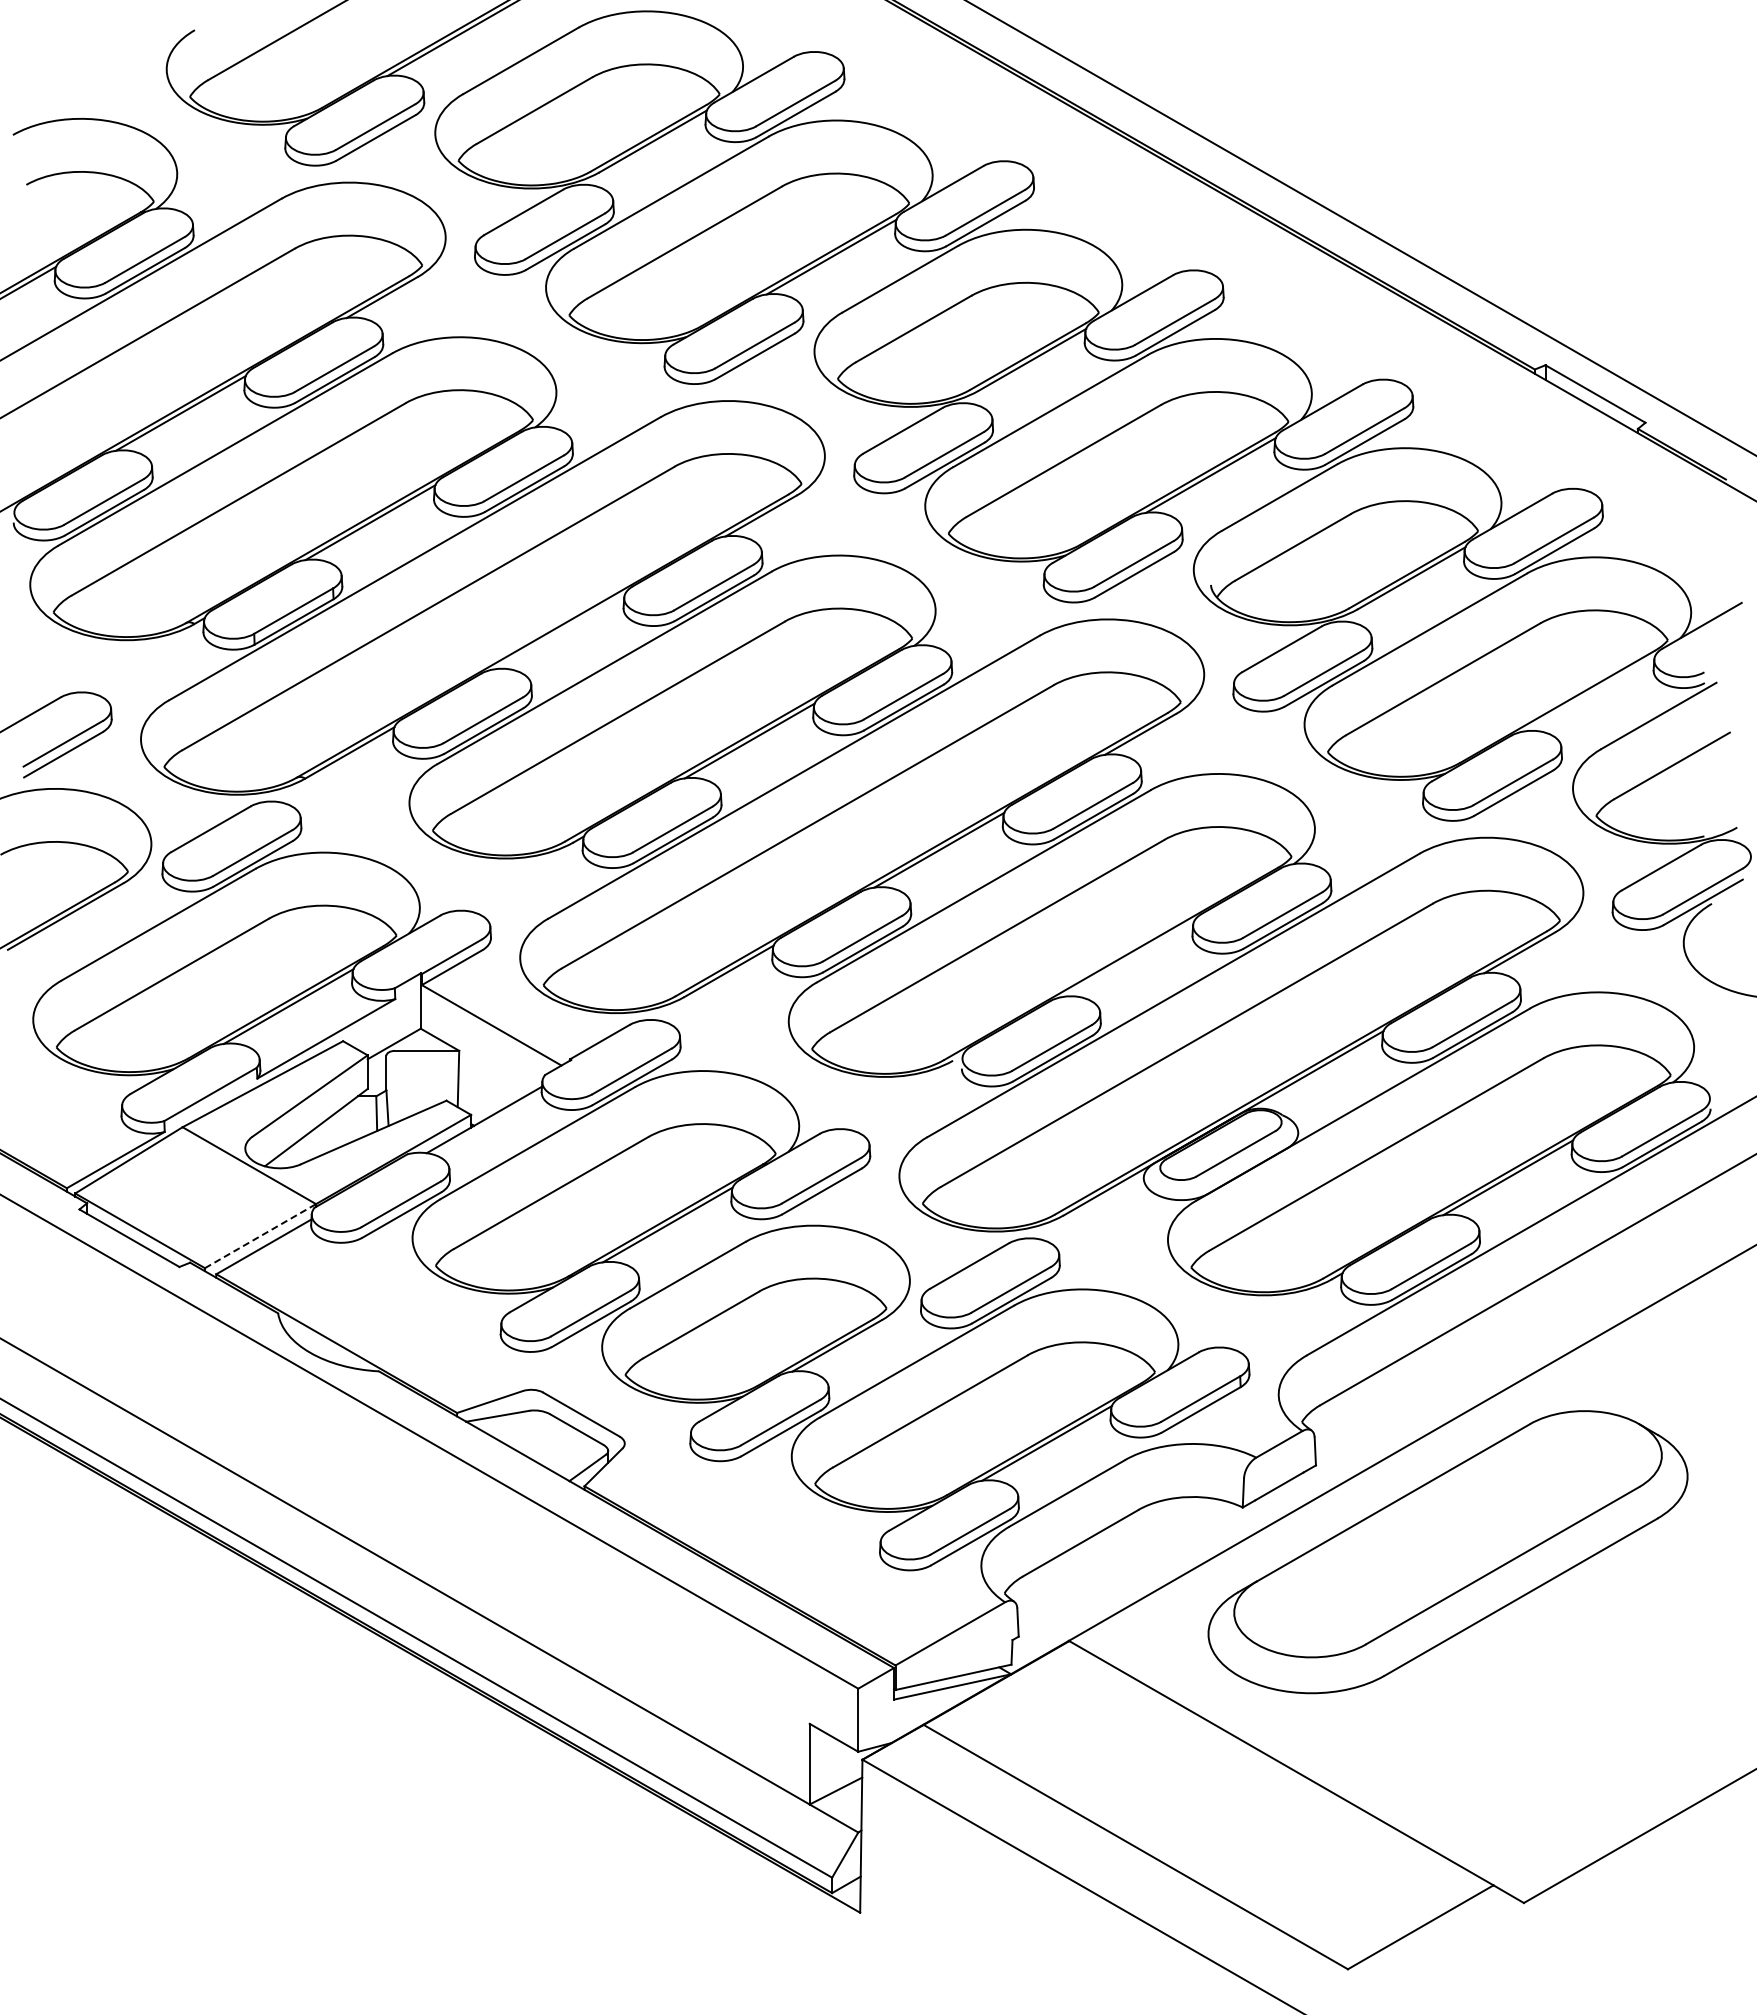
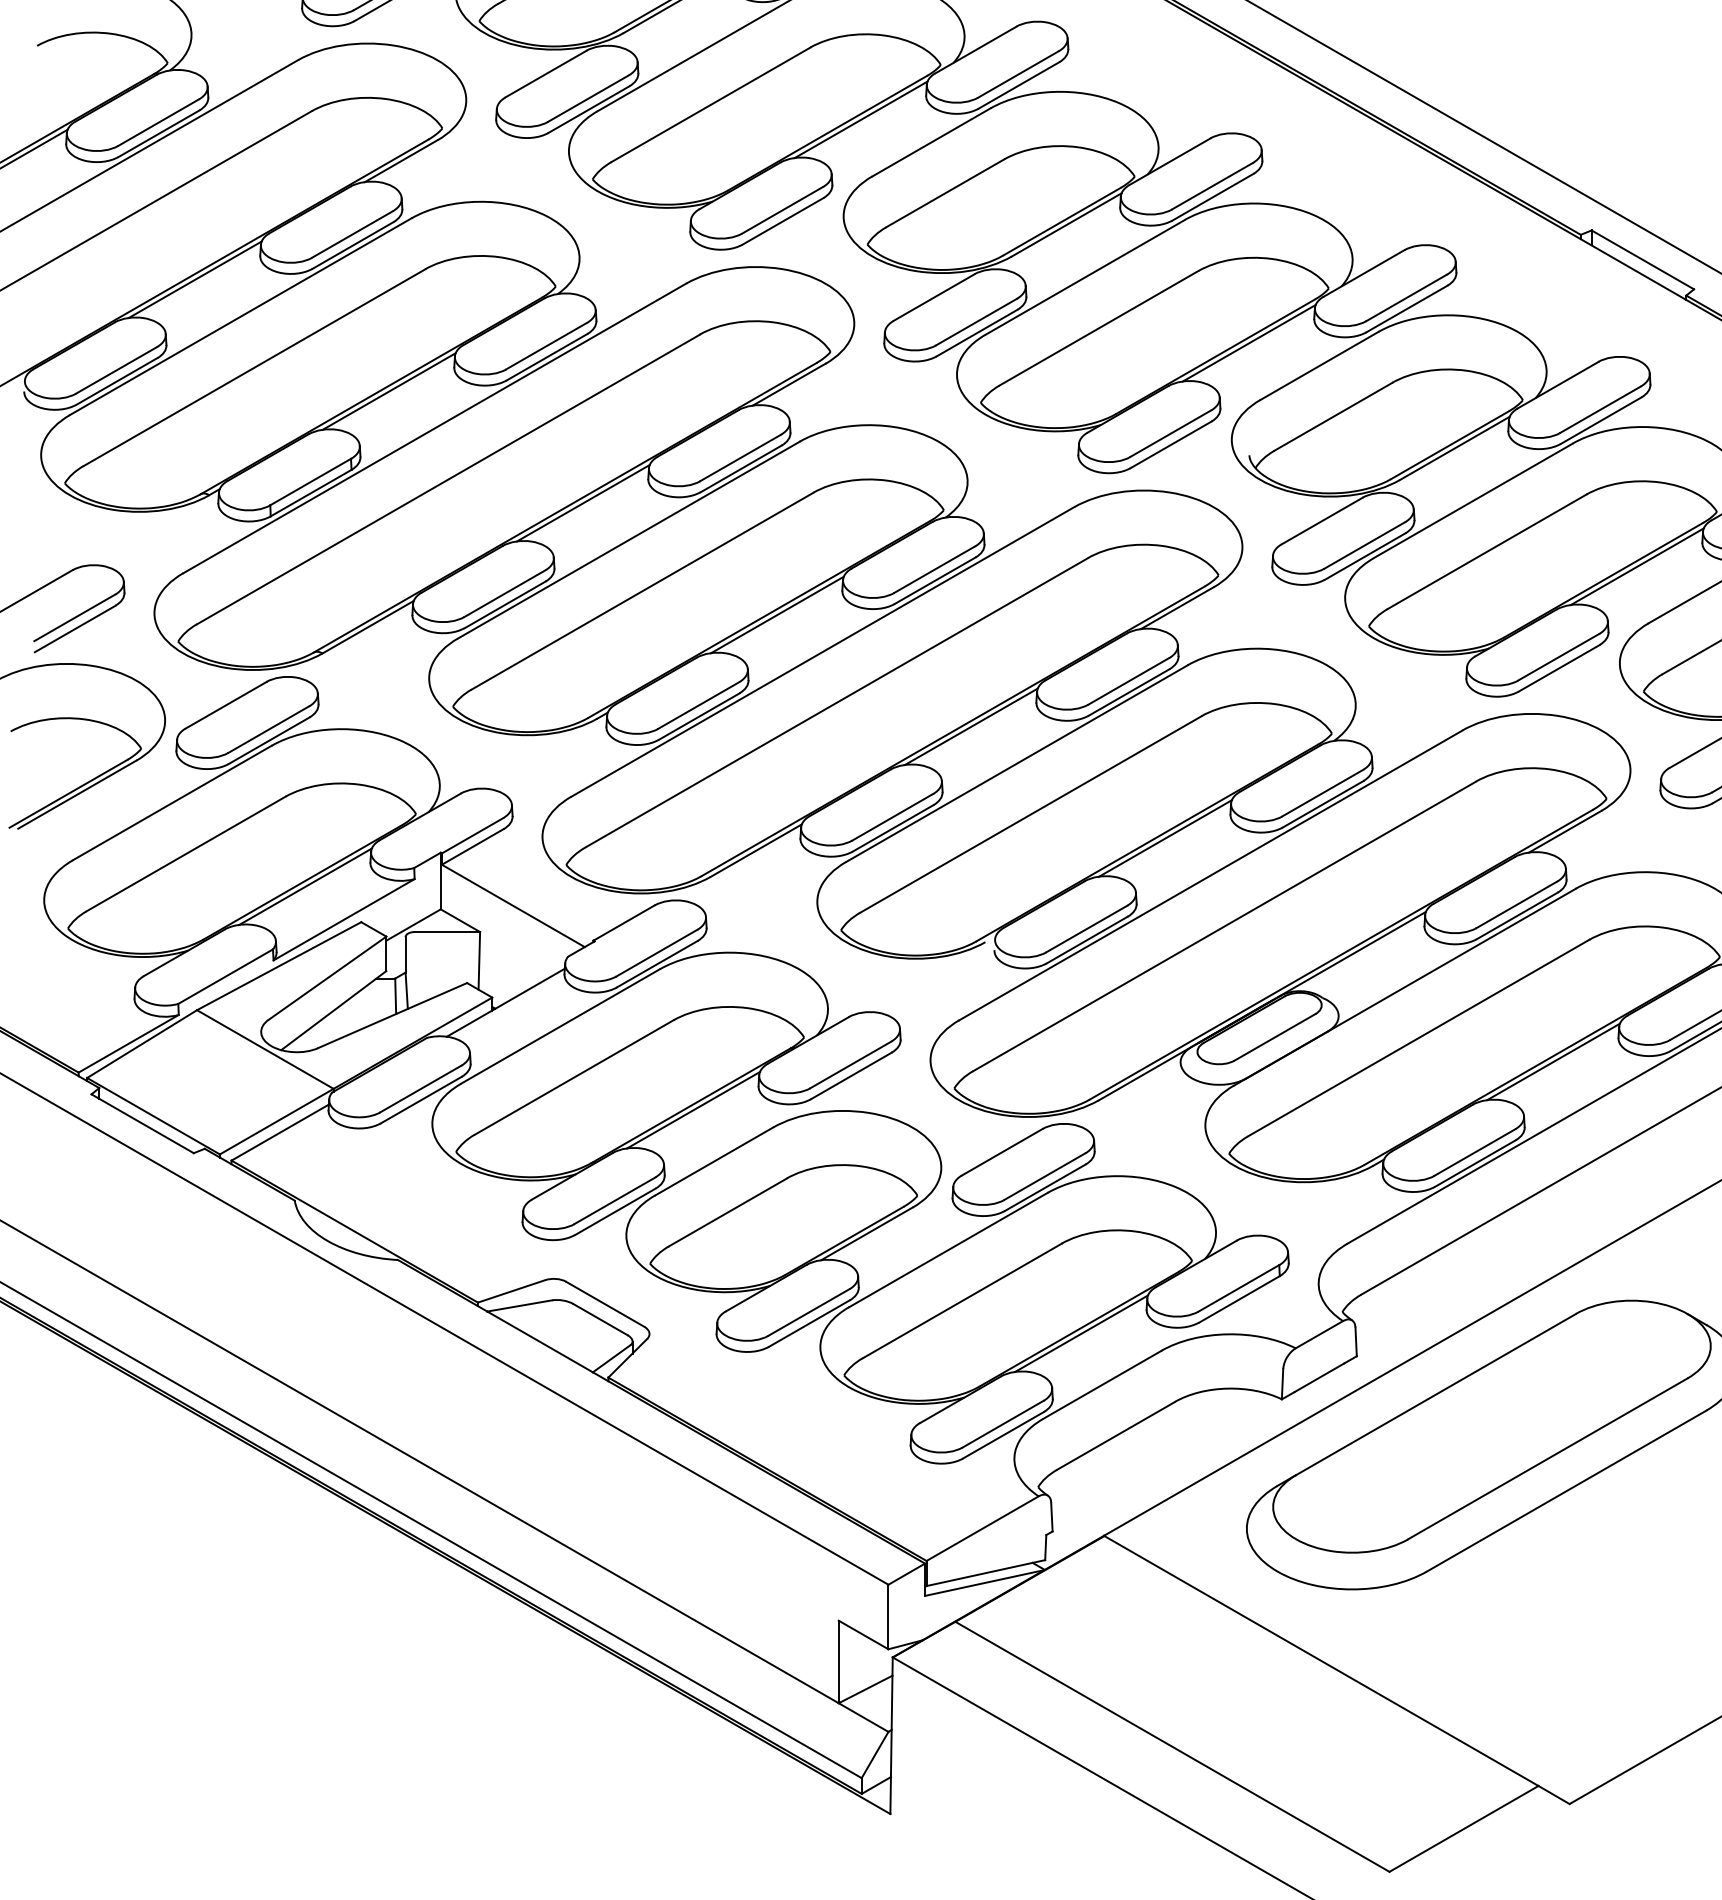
line: (559, 631) -> (582, 502), added
line: (1590, 693) -> (1637, 566), added
line: (1128, 959) -> (1164, 838), added
line: (260, 1235) -> (276, 1120), dashed -> solid

